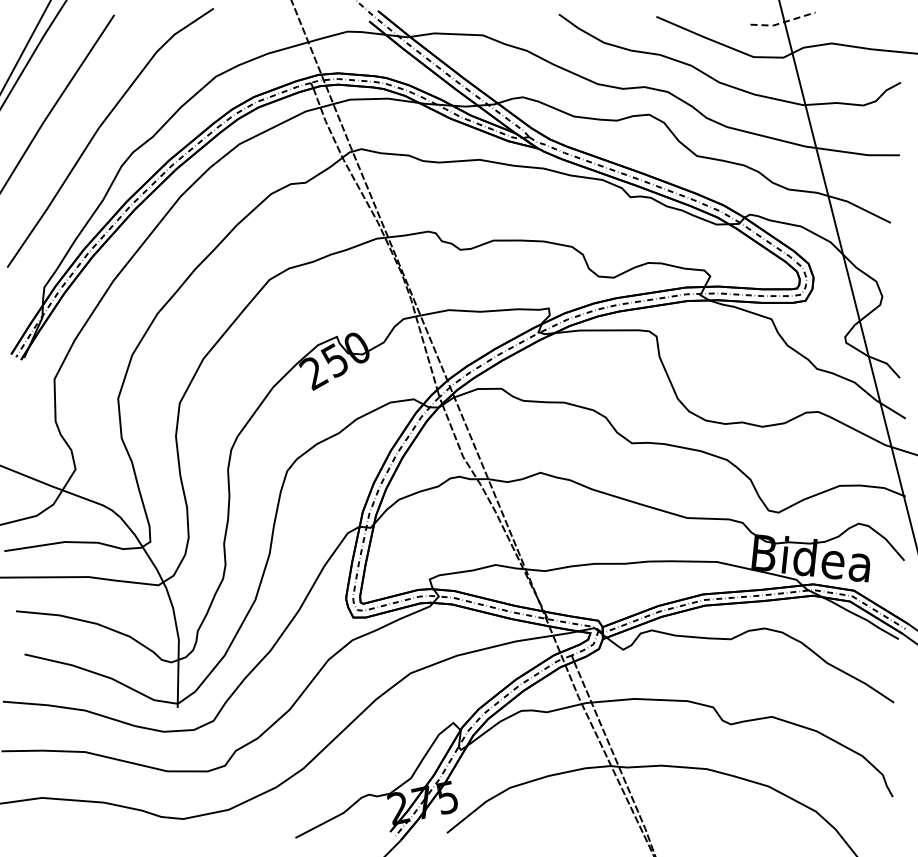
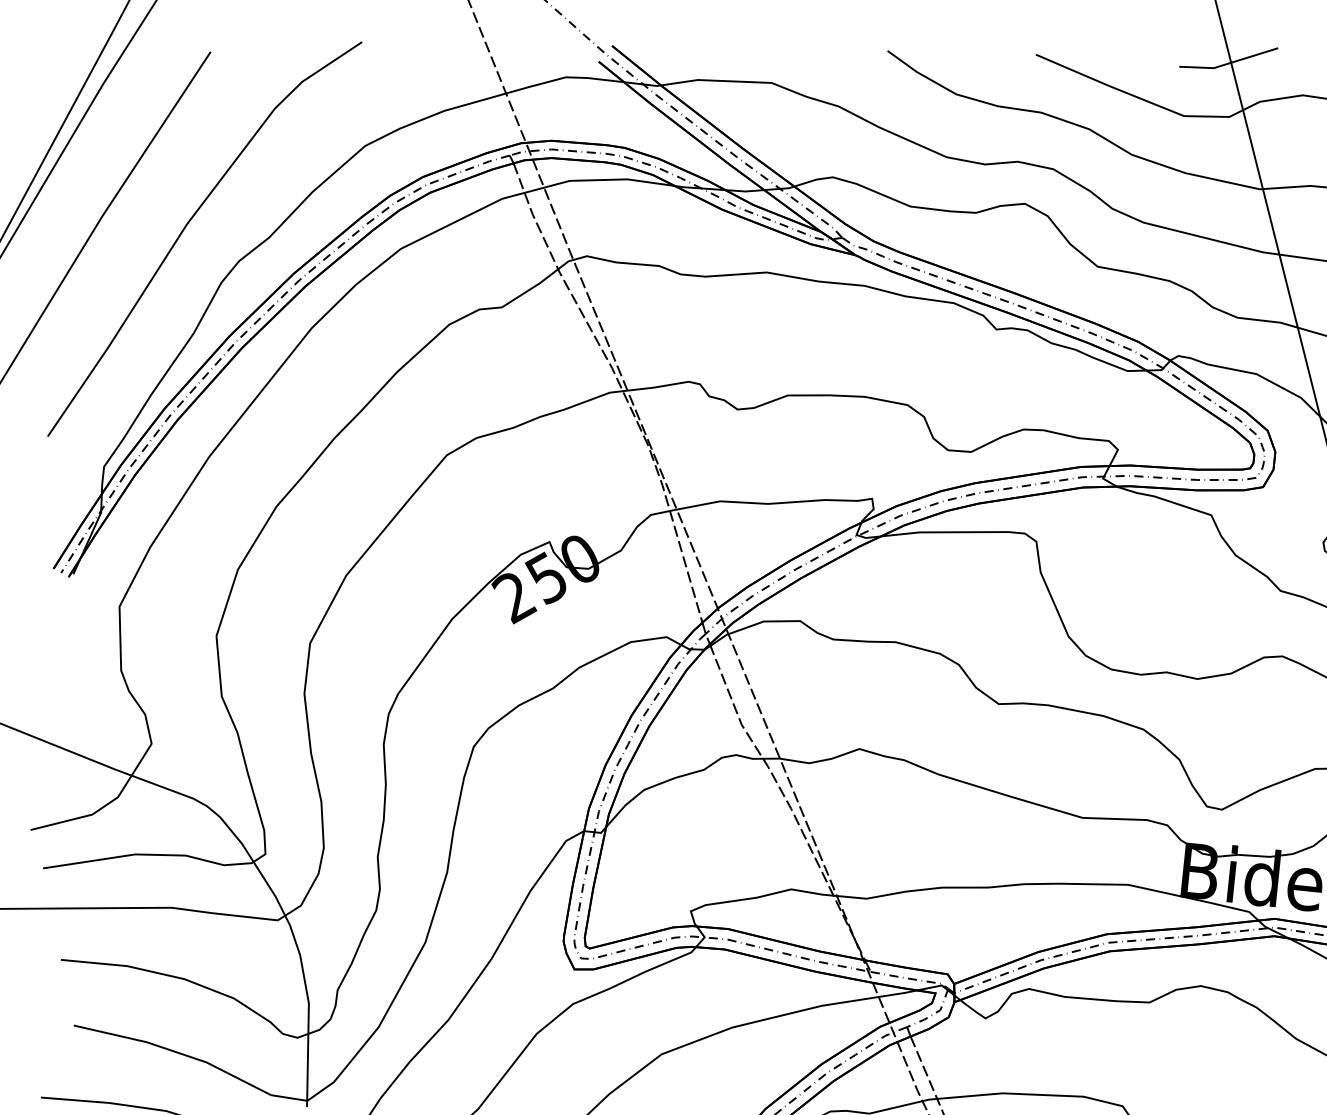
line: (783, 22) -> (1229, 63), dashed -> solid

